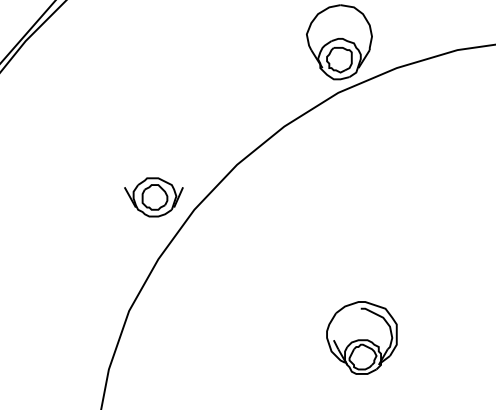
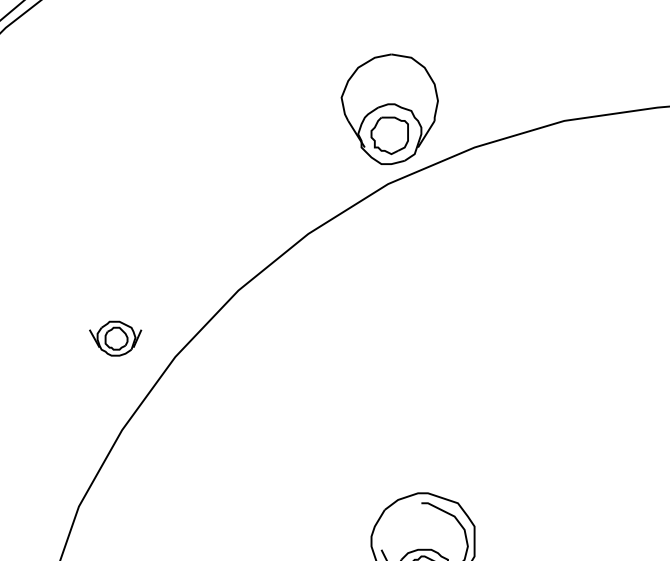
part: (153, 197) -> (114, 338), size x0.6

